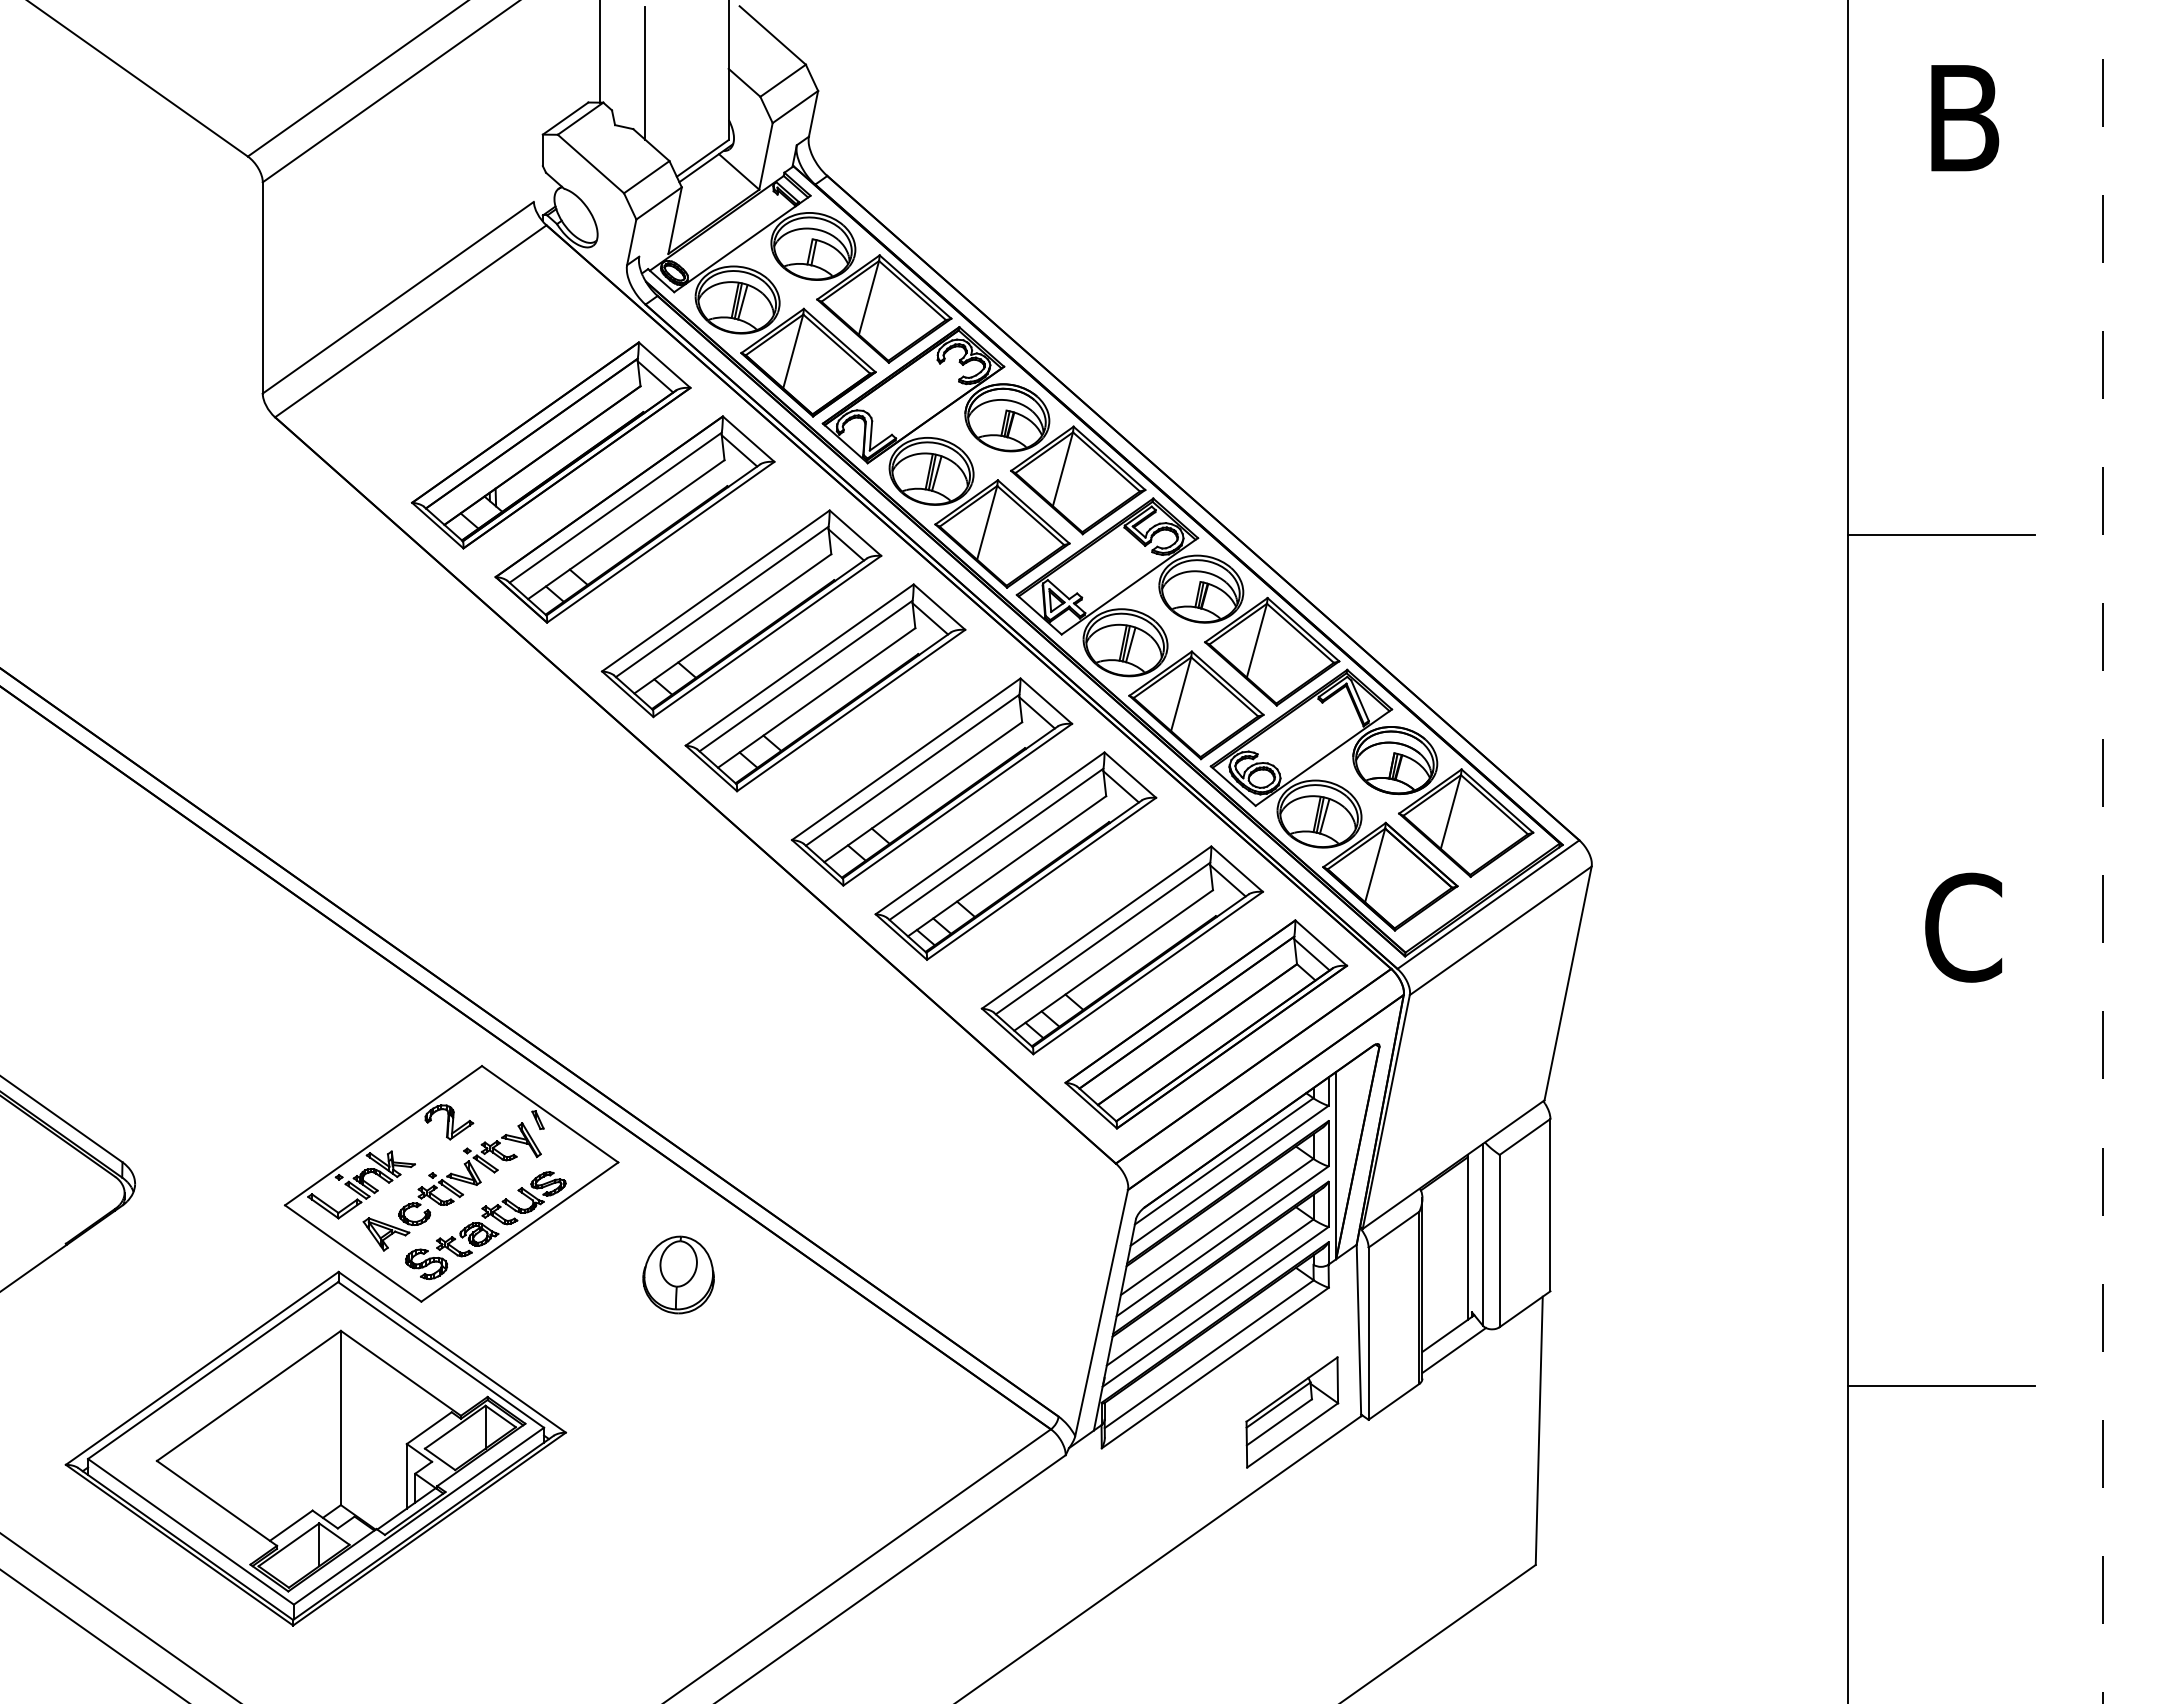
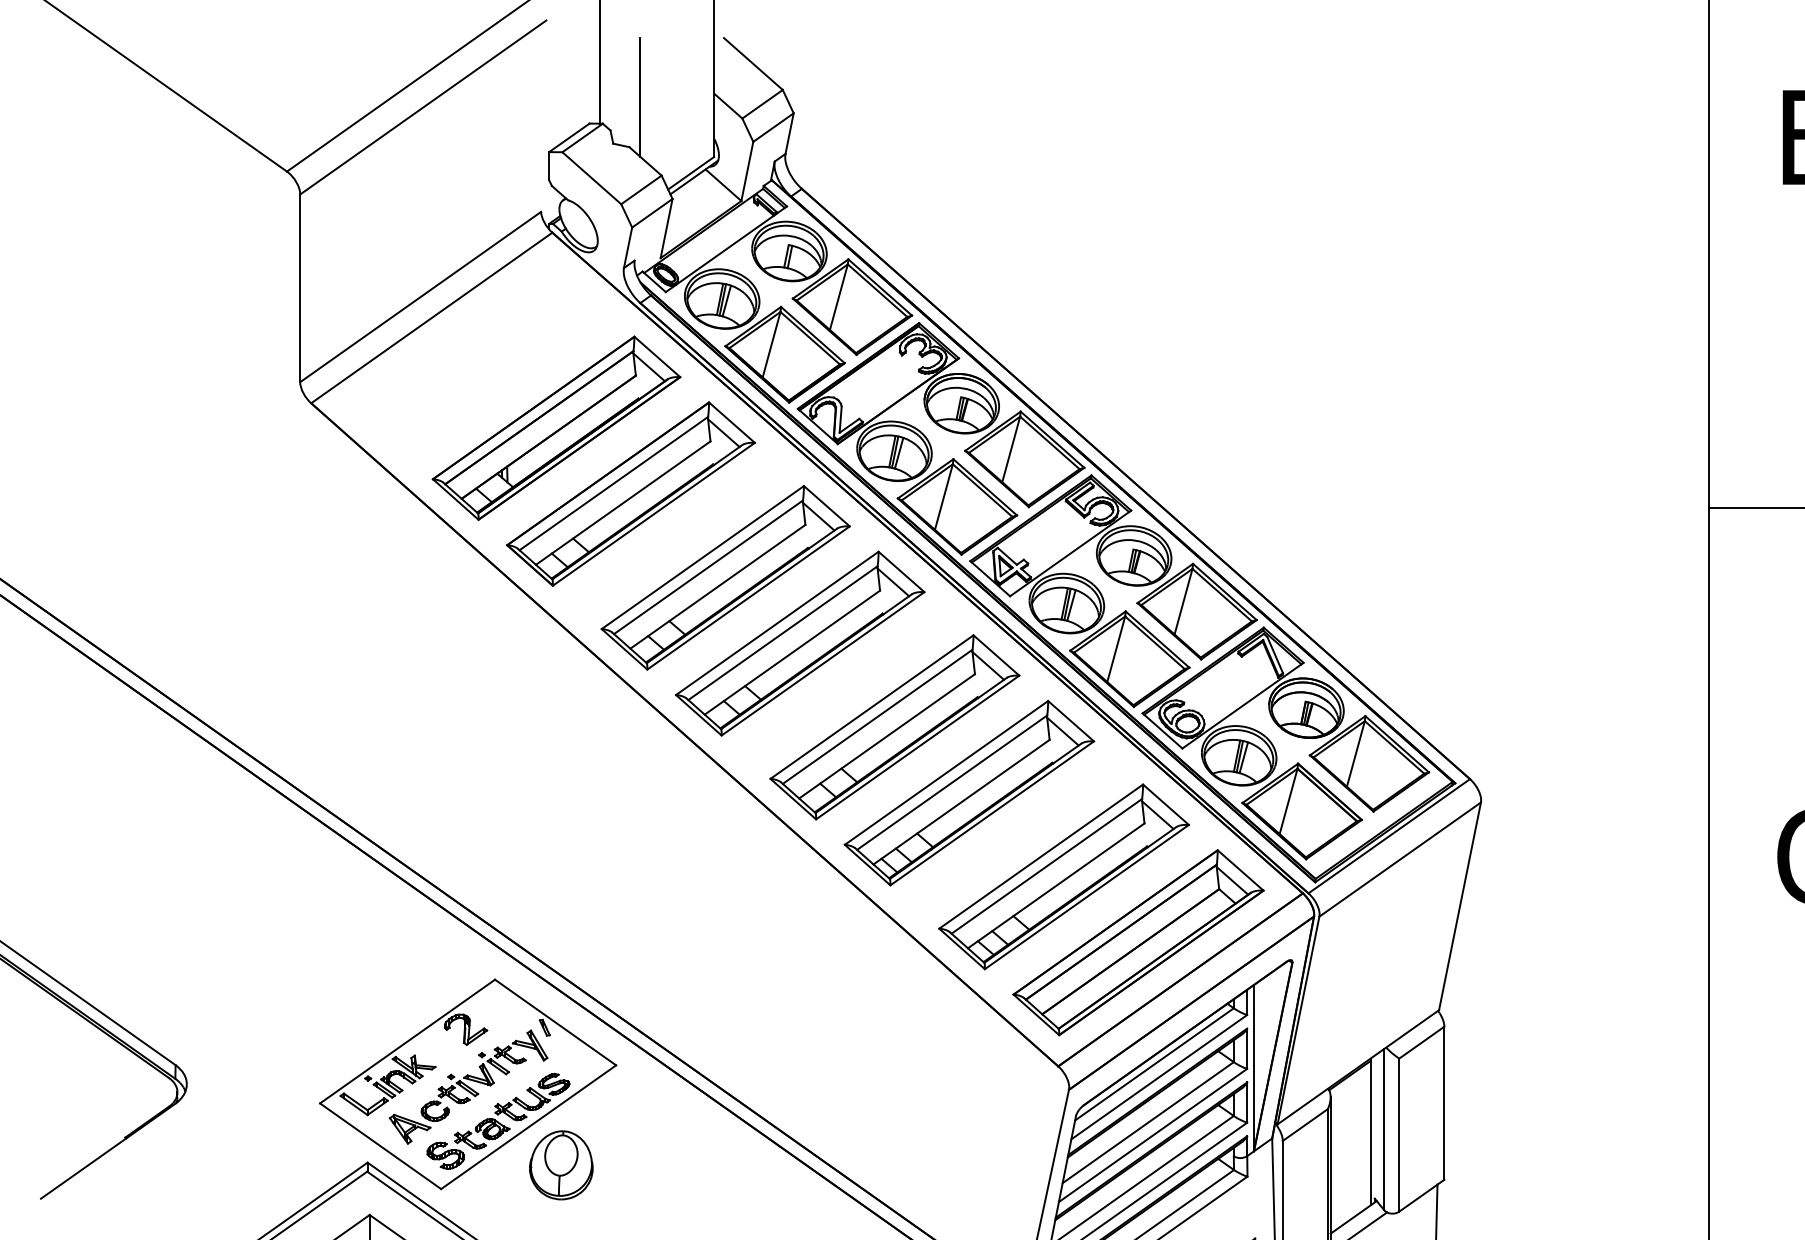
part: (678, 1274) -> (561, 1164), moved

